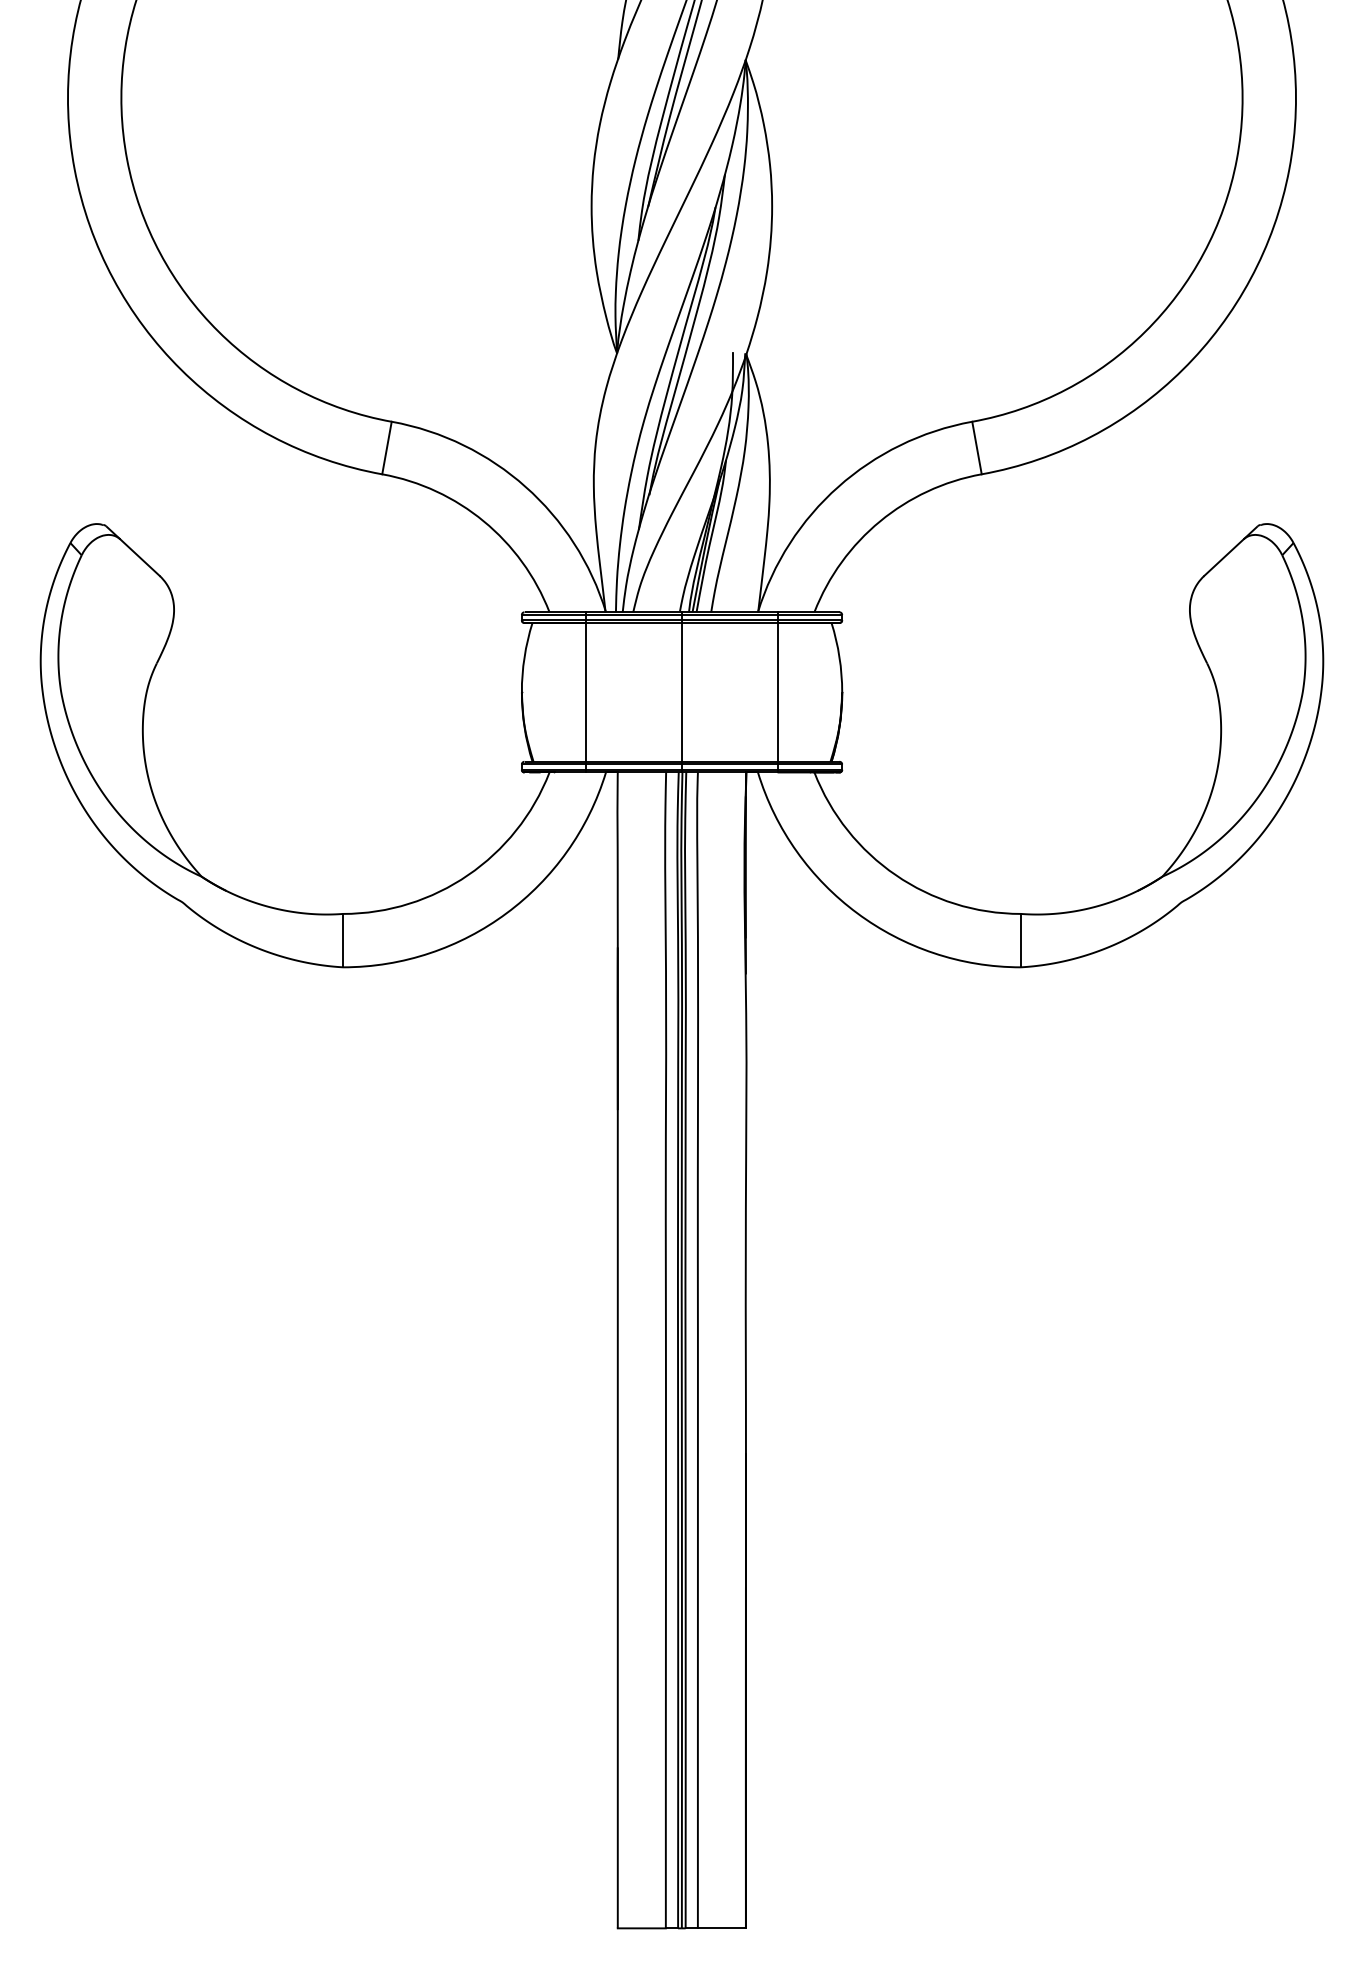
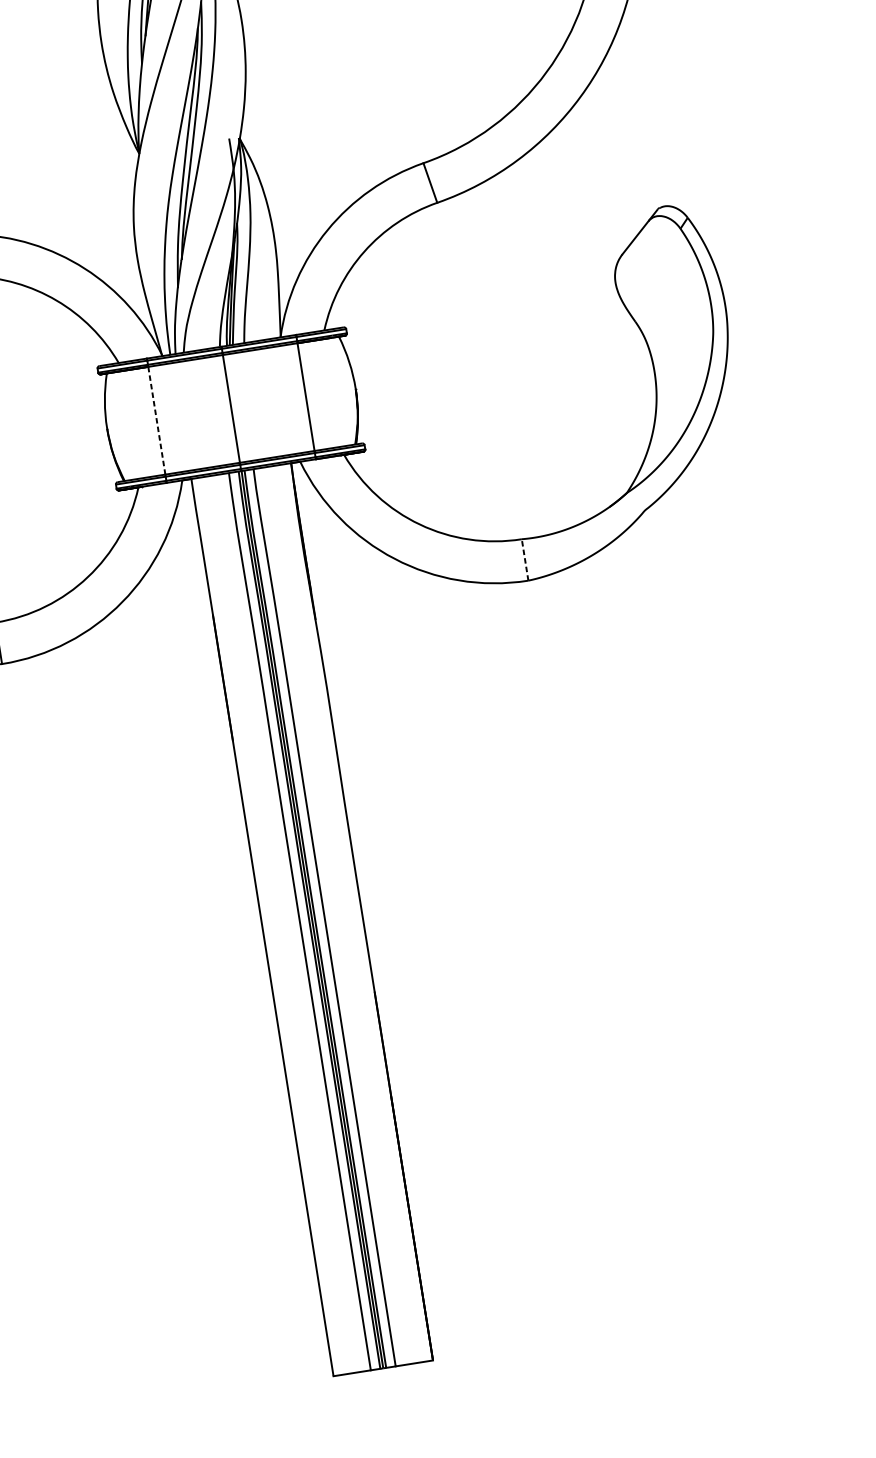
line: (585, 692) -> (156, 420), solid -> dashed
line: (1021, 940) -> (525, 559), solid -> dashed

